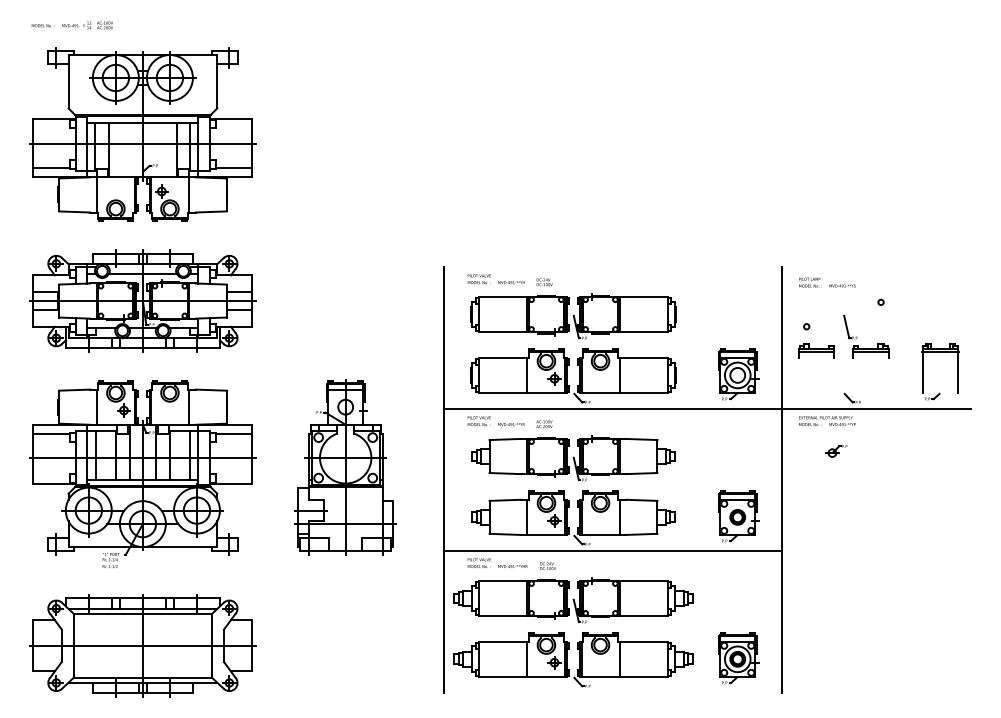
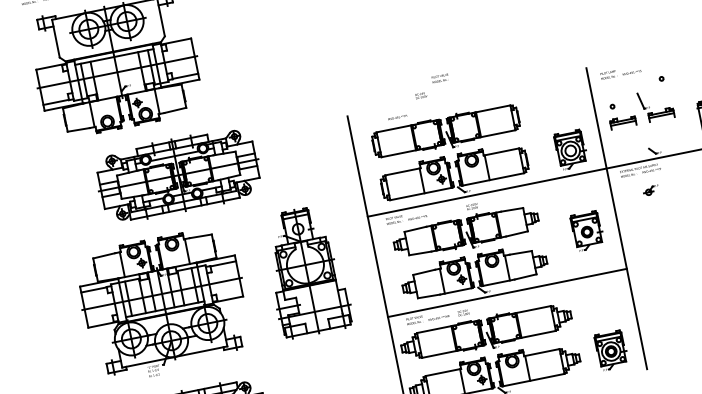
text: (478, 279) -> (439, 78), moved
text: (544, 282) -> (421, 95), moved
part: (142, 300) -> (178, 174), moved
text: (544, 424) -> (472, 206), moved
part: (738, 516) -> (587, 231), moved

